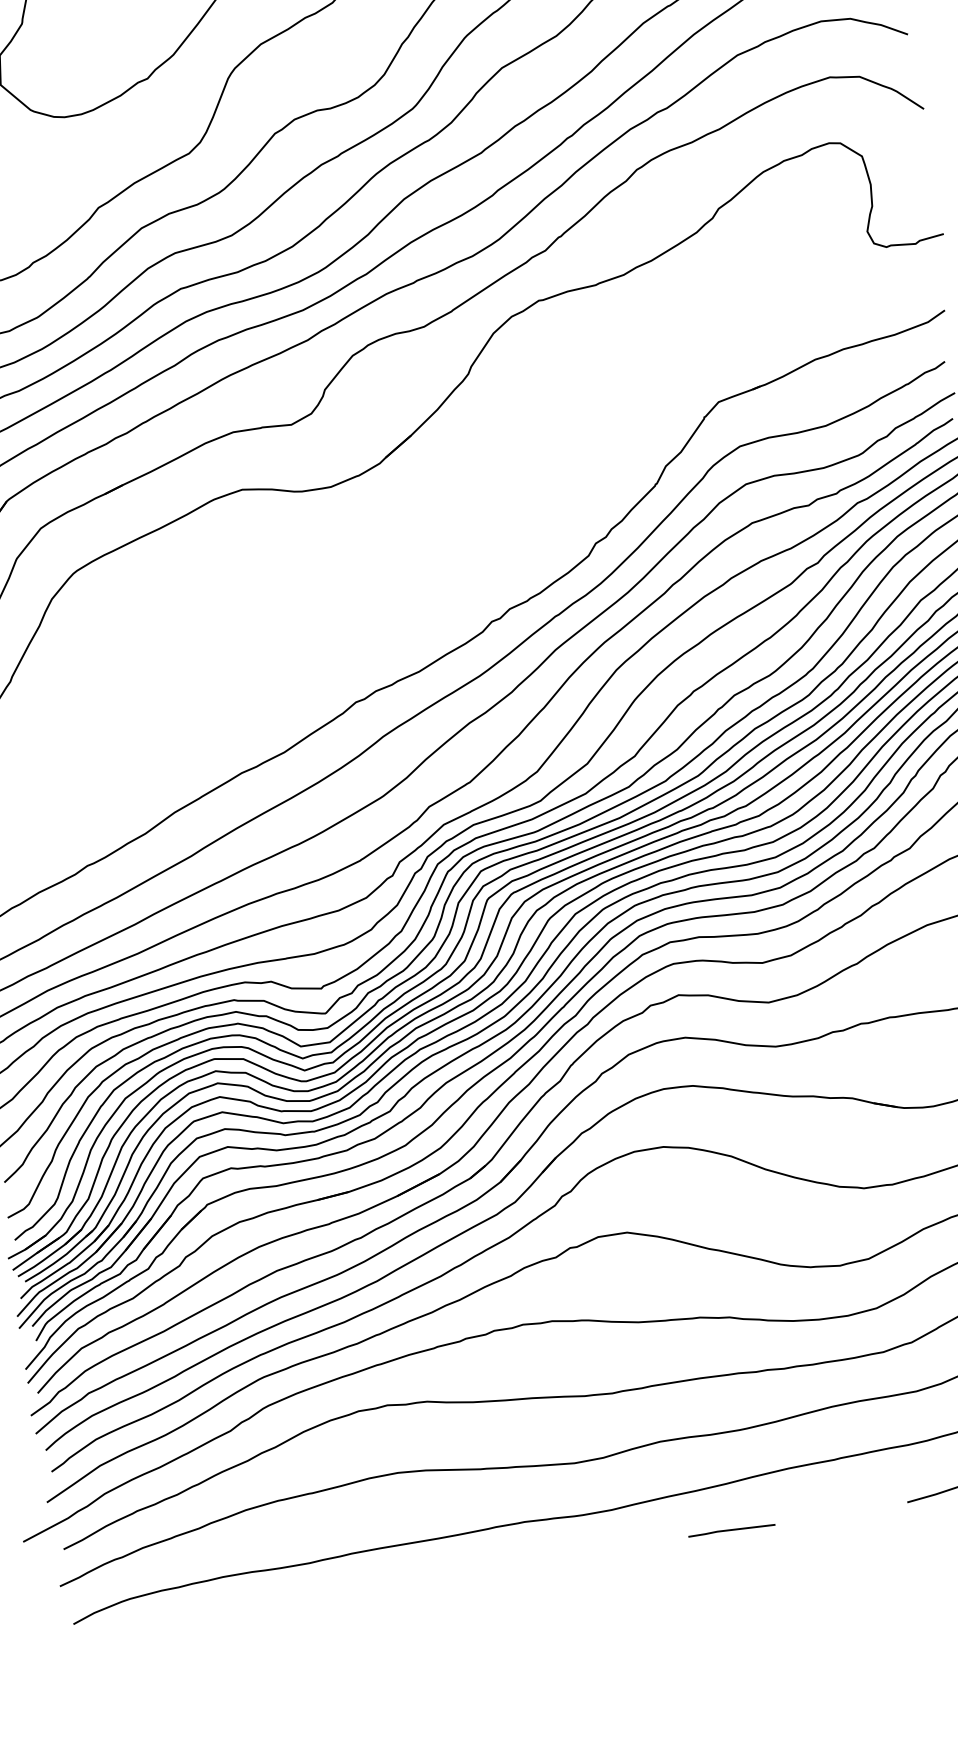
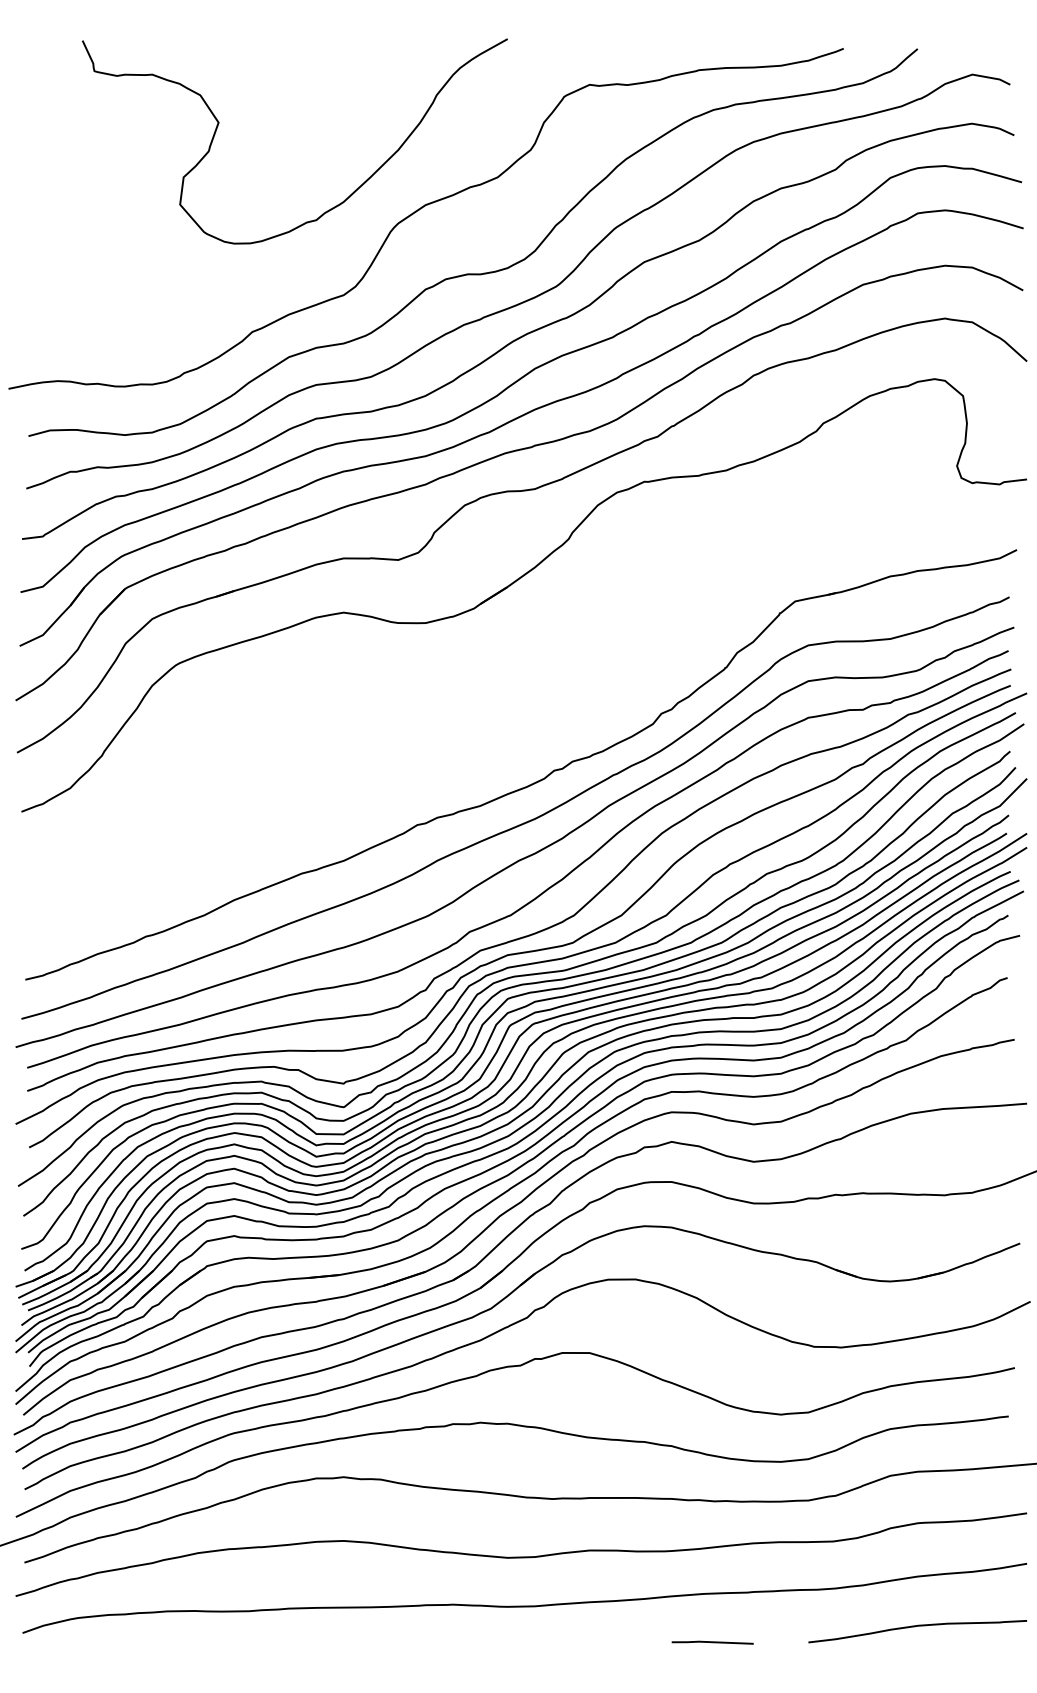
line: (731, 1530) -> (712, 1642), moved

